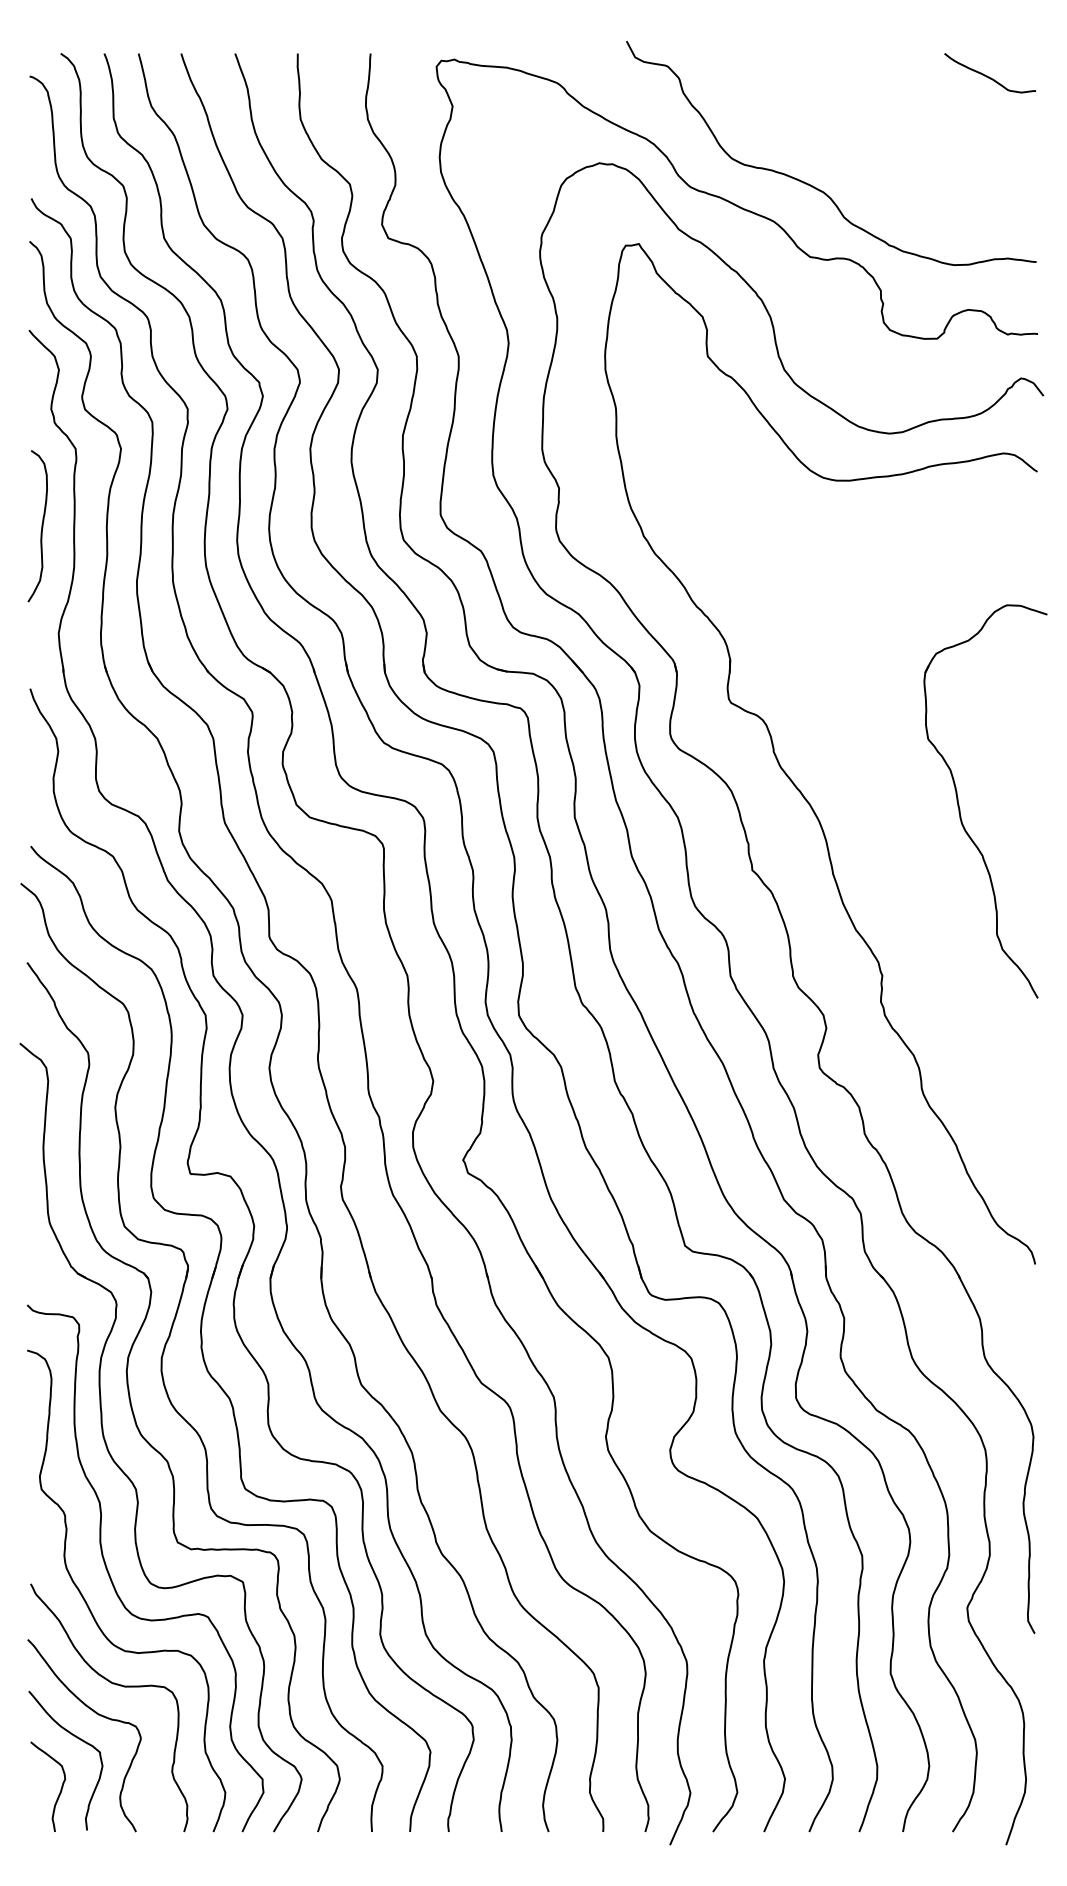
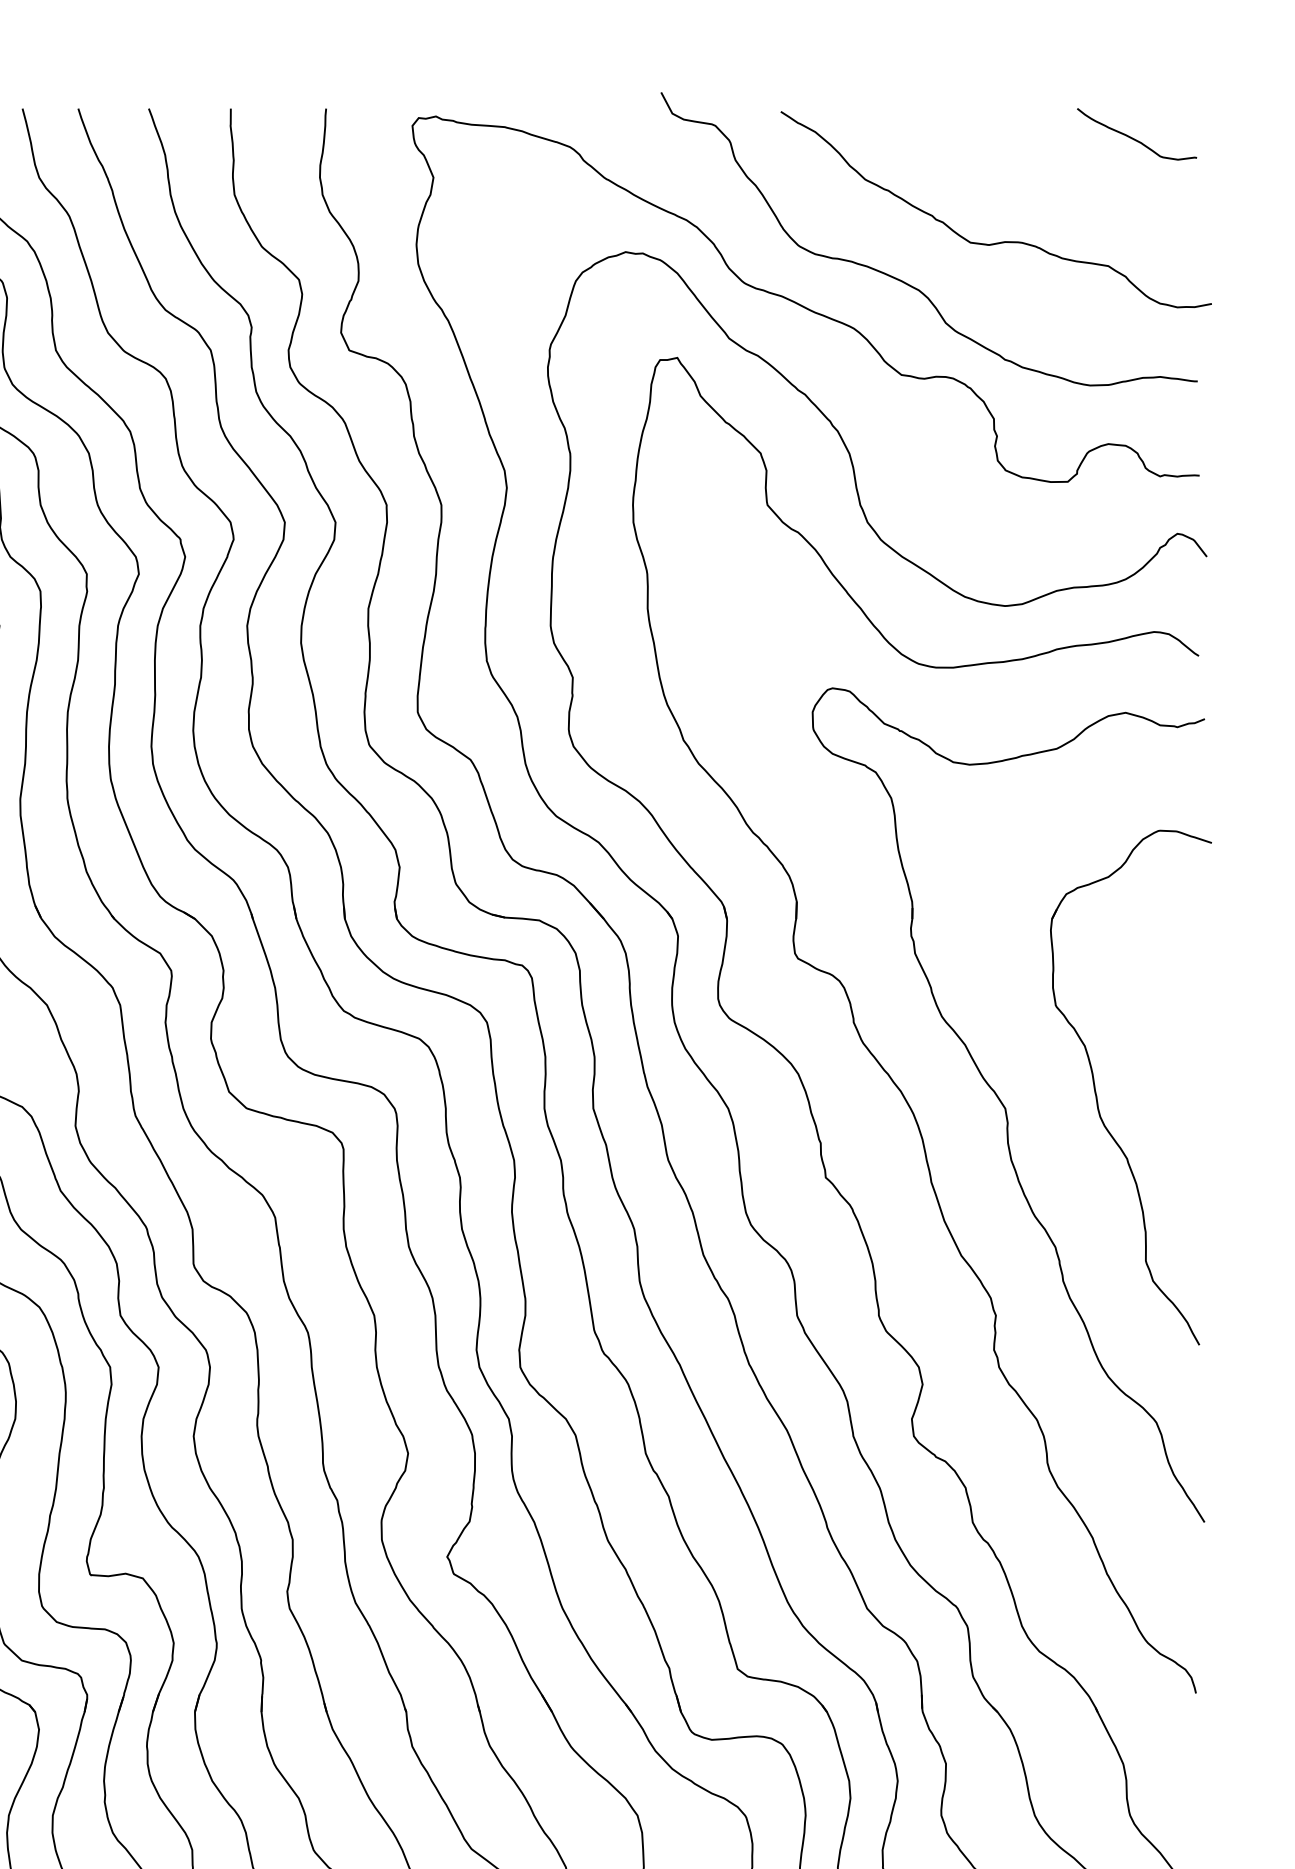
curve: (888, 154) -> (1003, 240), added
part: (891, 814) -> (1007, 1104), added

